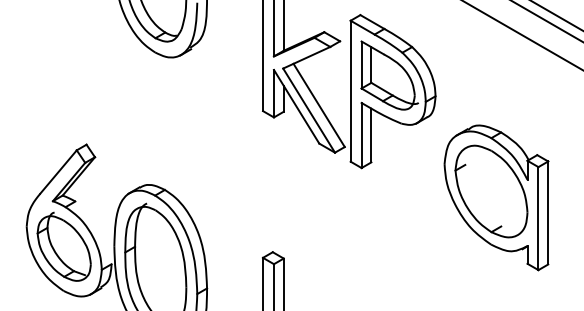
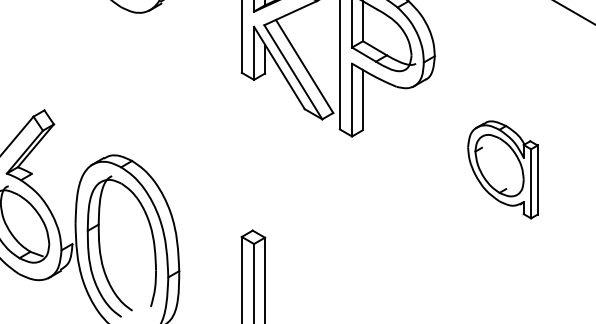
part: (496, 197) -> (502, 169), size x0.6

